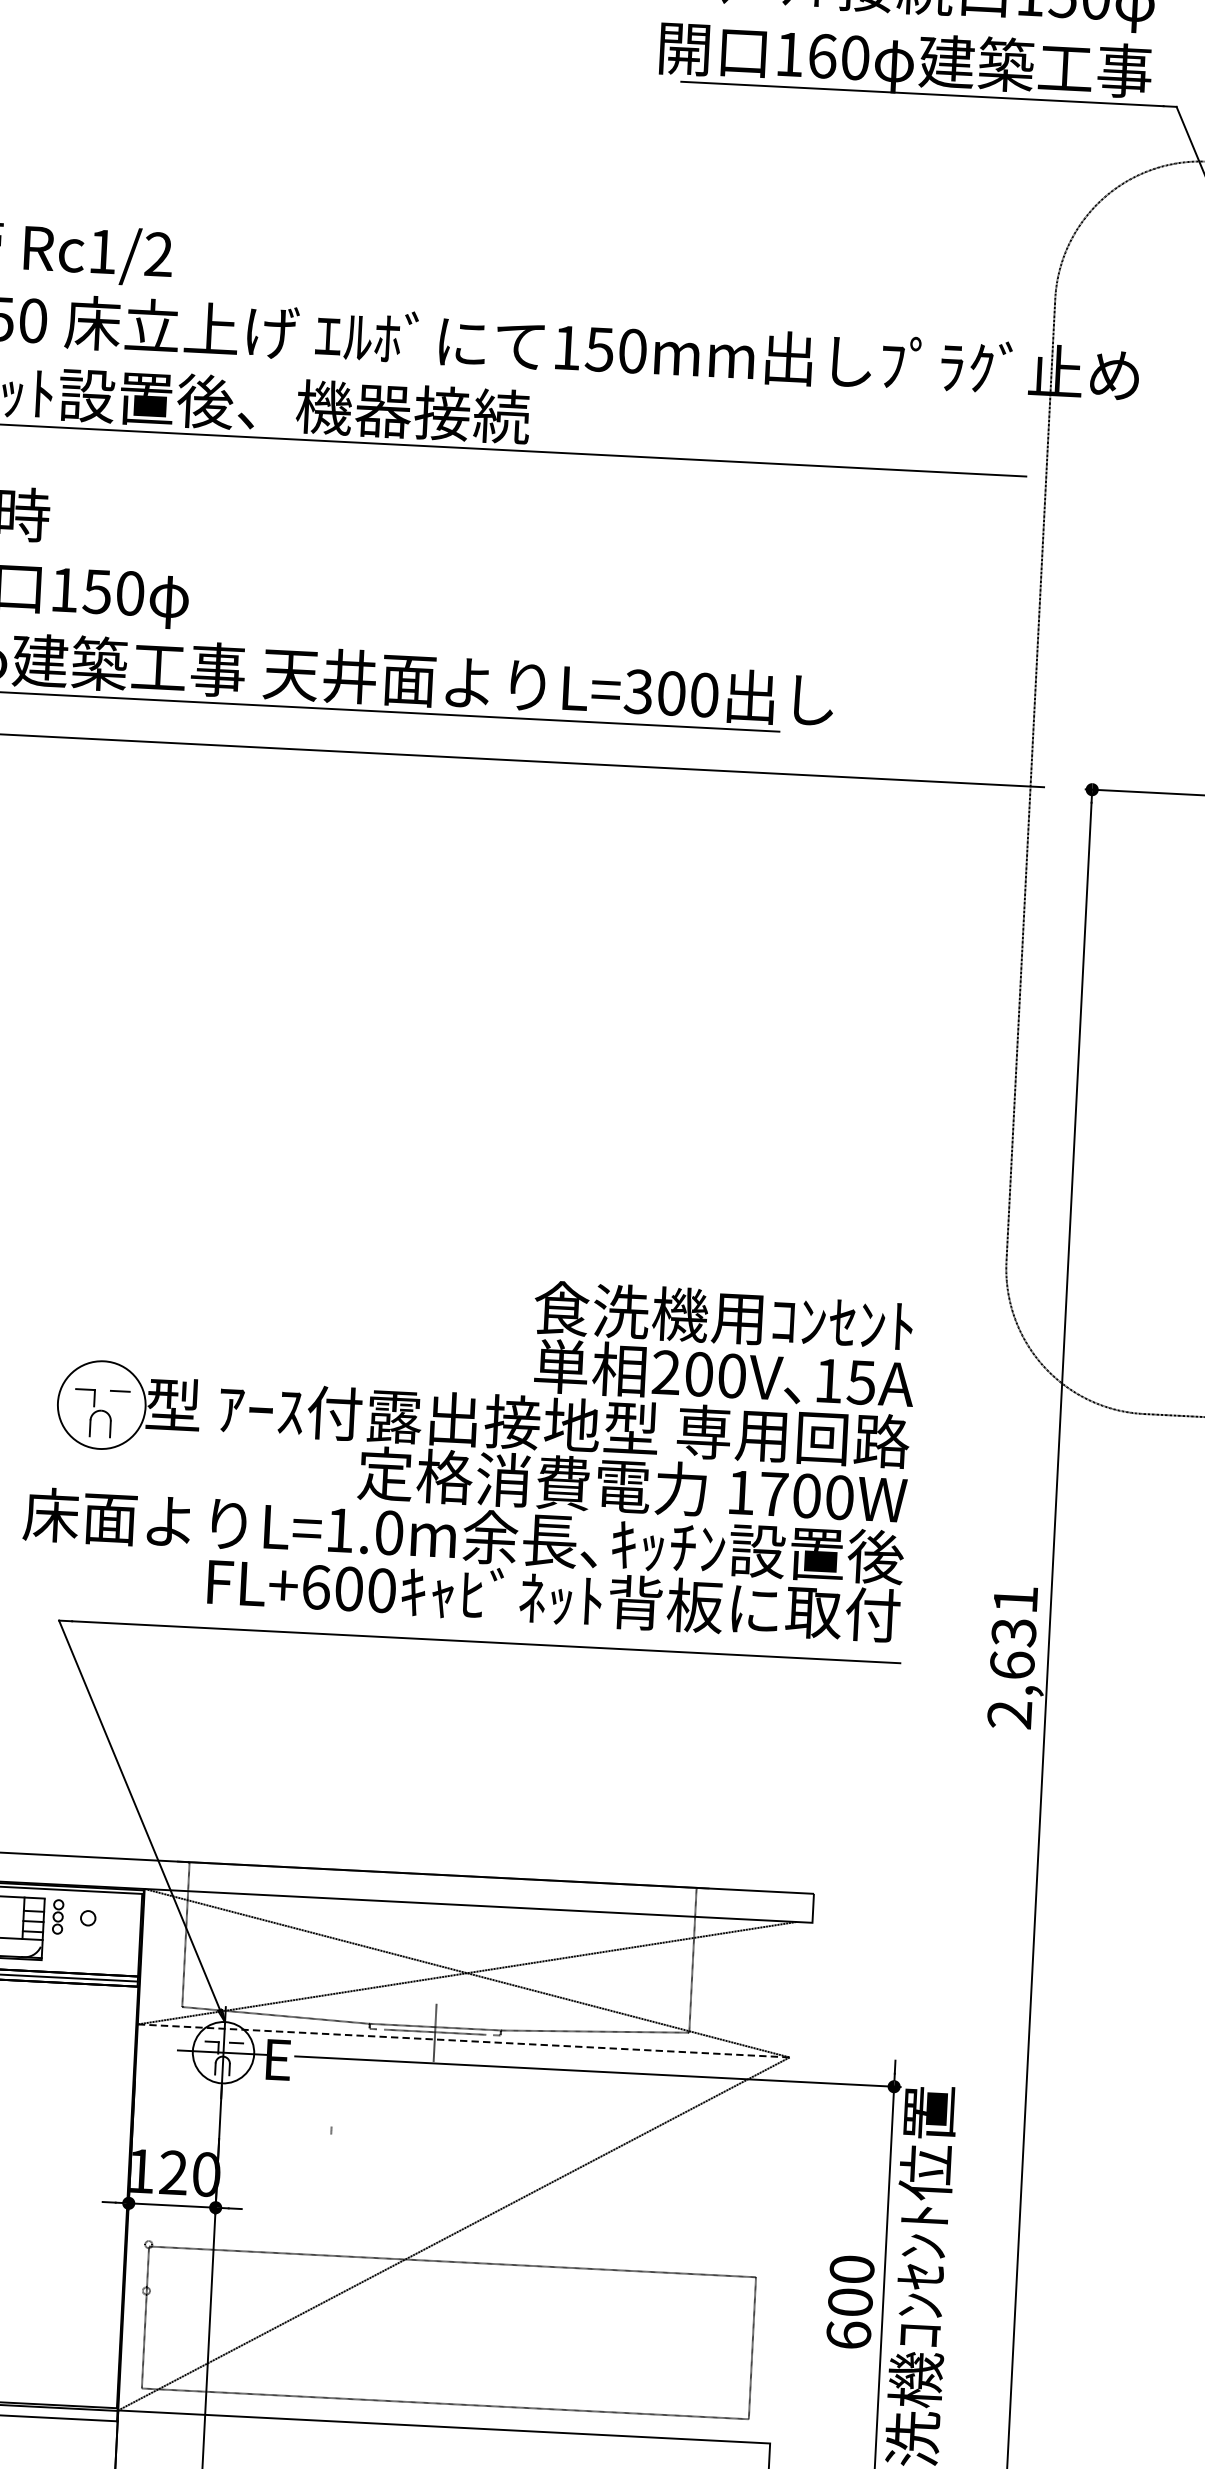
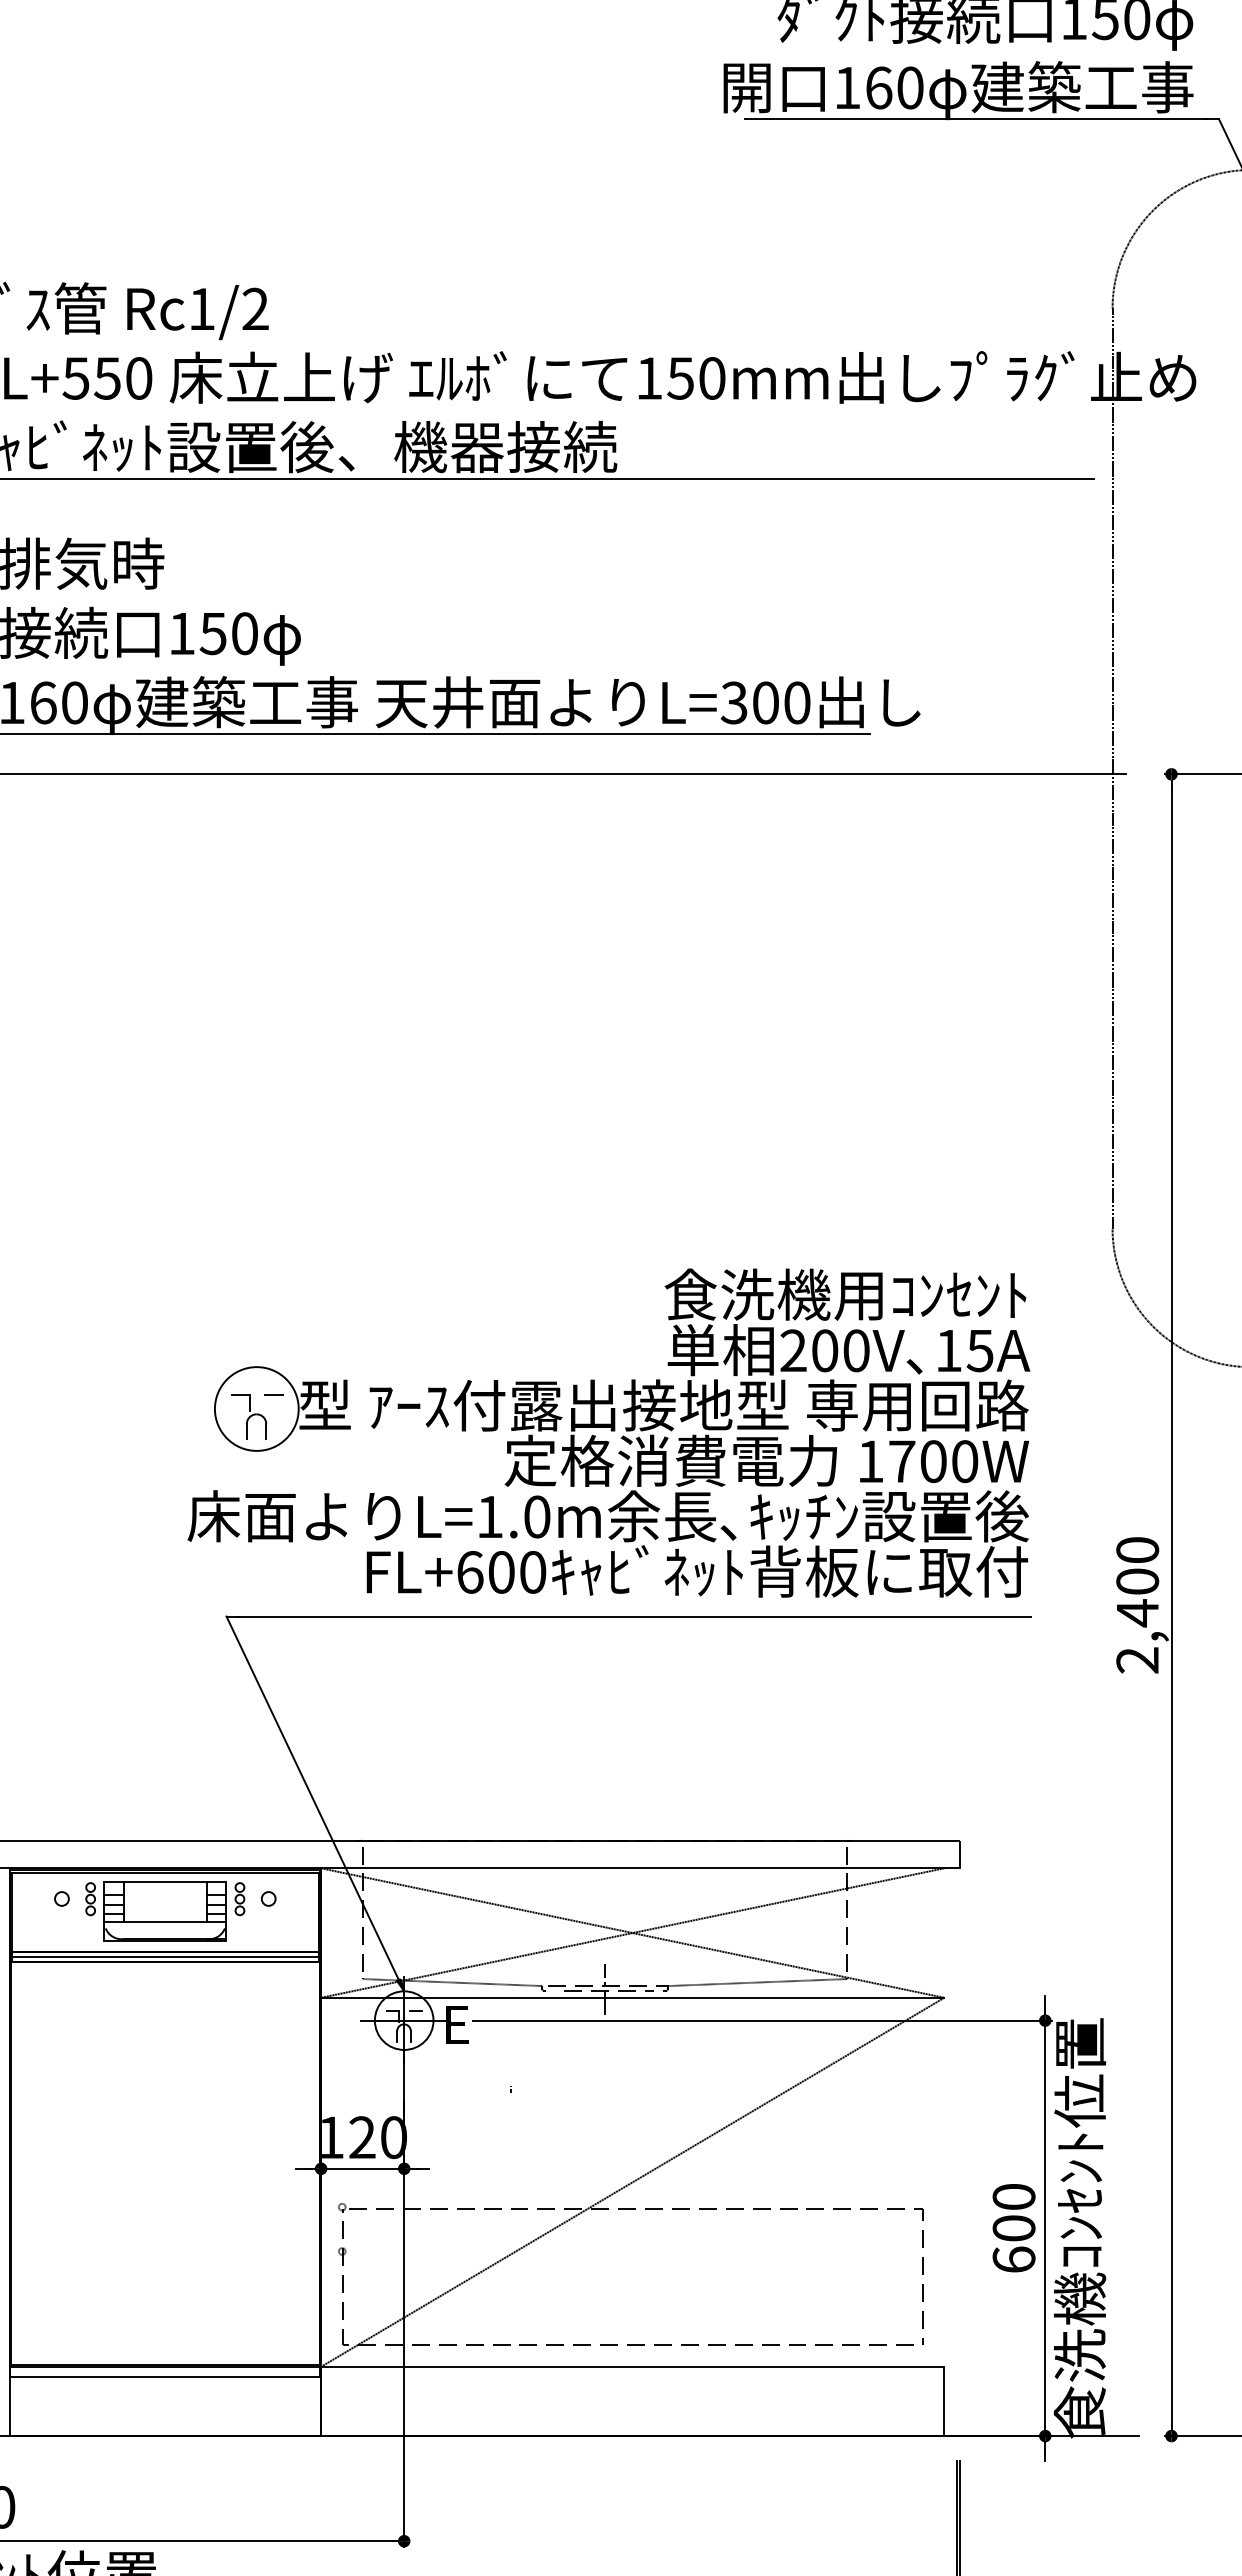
text: (1013, 1633) -> (1137, 1582), 2,631 -> 2,400
line: (463, 2040) -> (632, 1997), dashed -> solid

